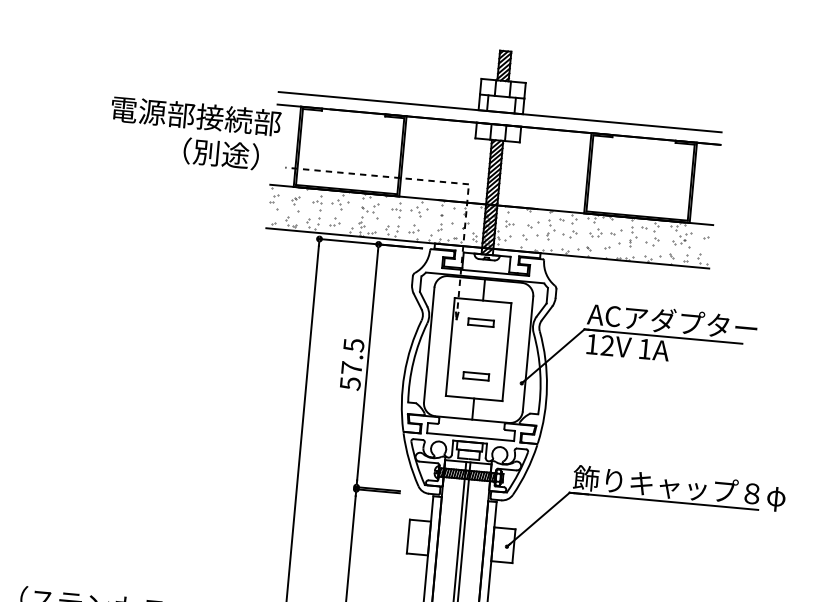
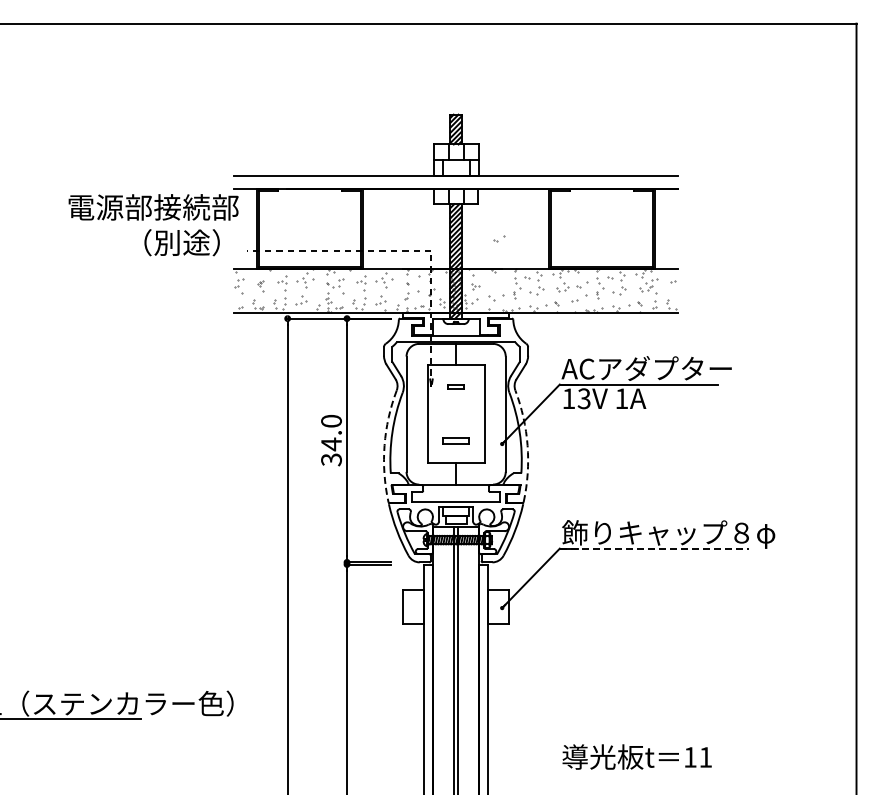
part: (295, 204) -> (260, 286), size x0.7
part: (533, 224) -> (499, 238), moved
part: (480, 322) -> (455, 387), size x0.6
text: (606, 345) -> (583, 398), 12V -> 13V
text: (352, 364) -> (331, 440), 57.5 -> 34.0
arc: (404, 374) -> (384, 445), solid -> dashed
arc: (546, 387) -> (527, 445), solid -> dashed
line: (664, 501) -> (654, 548), solid -> dashed

